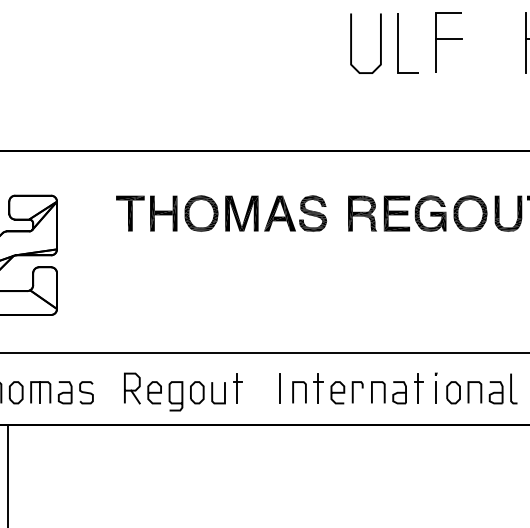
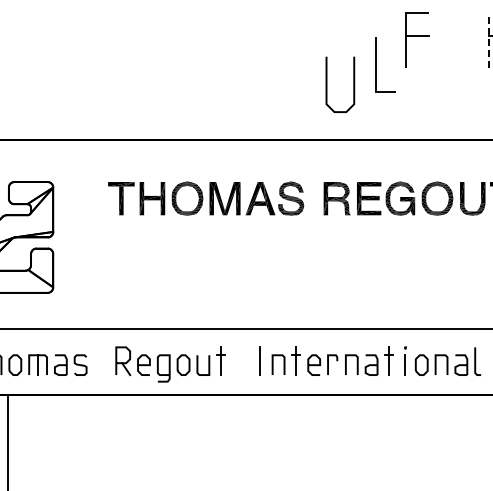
curve: (352, 43) -> (327, 84), moved
line: (398, 43) -> (376, 64), moved
line: (525, 43) -> (488, 40), solid -> dashed

